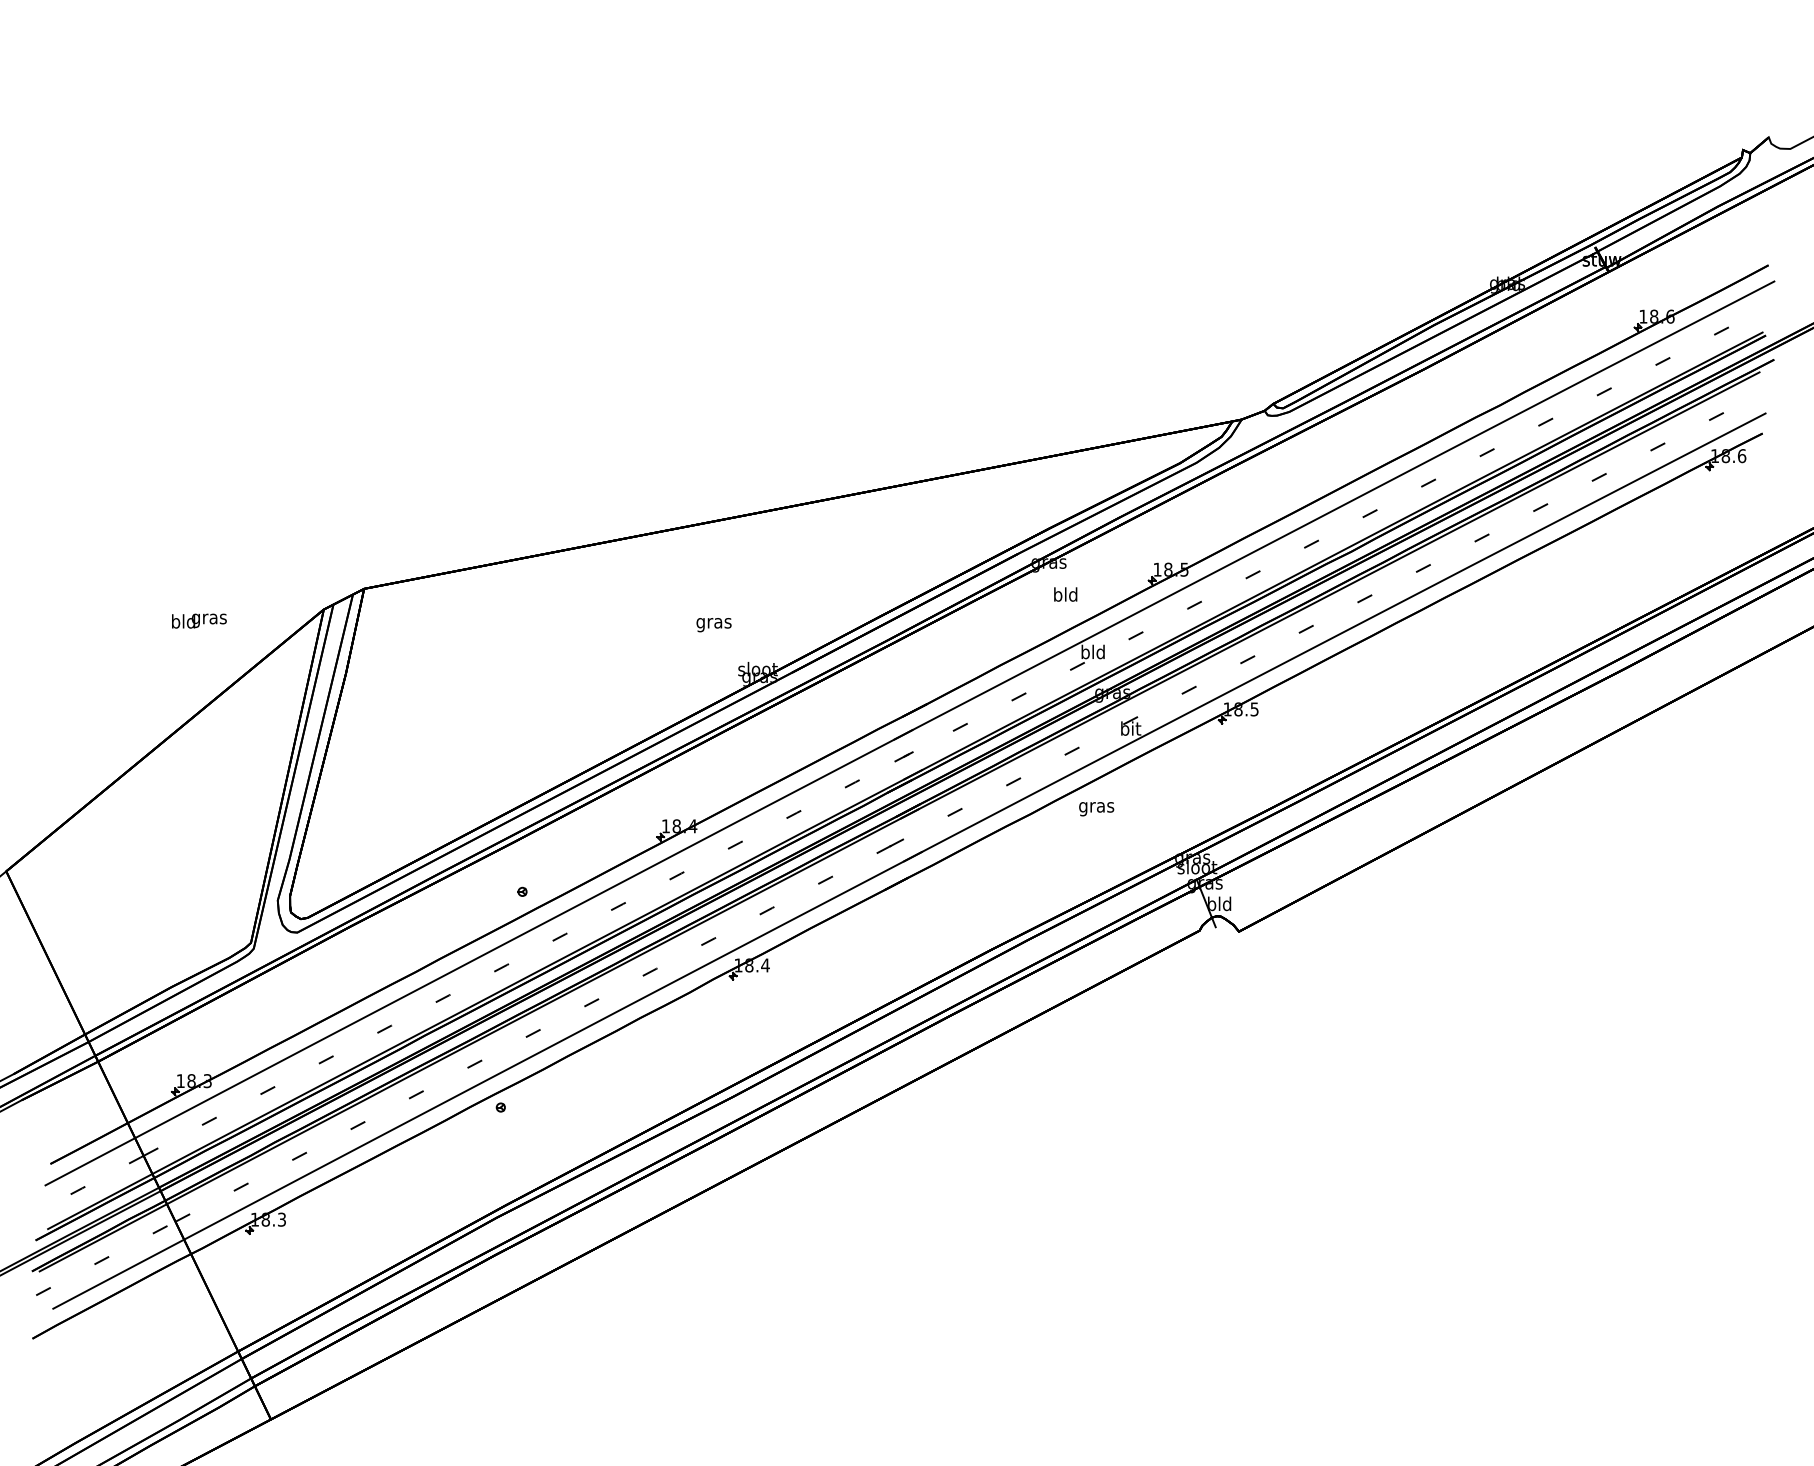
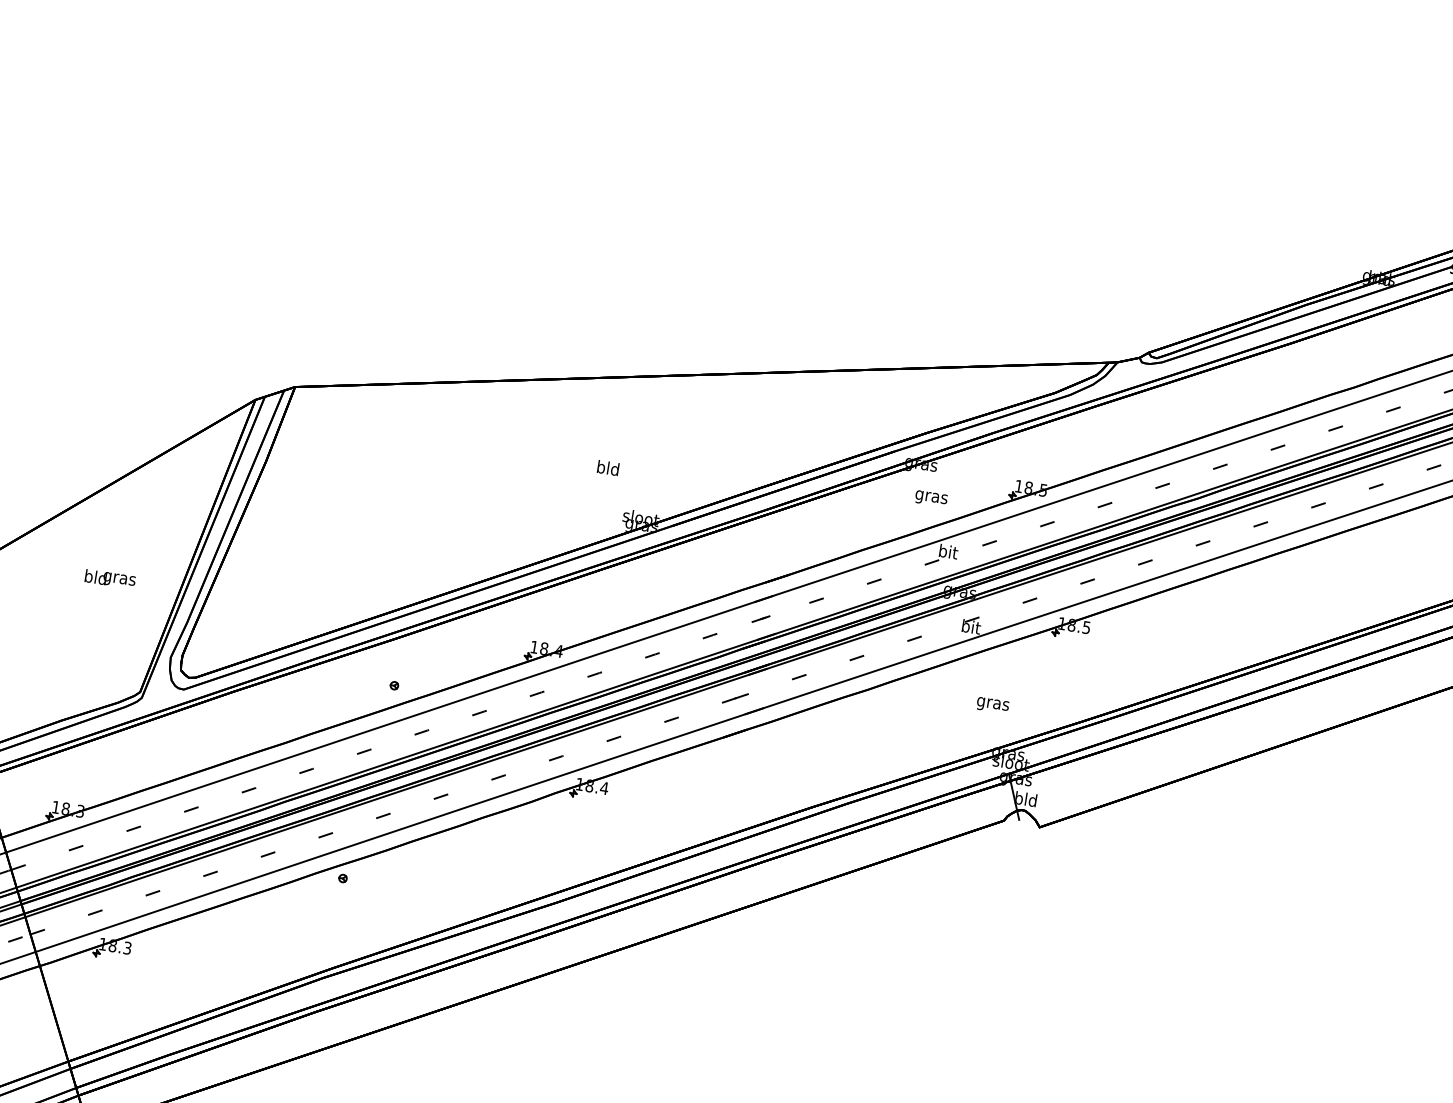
text: (1065, 596) -> (931, 497), bld -> gras
text: (199, 620) -> (110, 578), moved
text: (713, 623) -> (607, 469), gras -> bld
text: (1092, 651) -> (947, 551), bld -> bit
text: (1096, 809) -> (992, 705), moved

